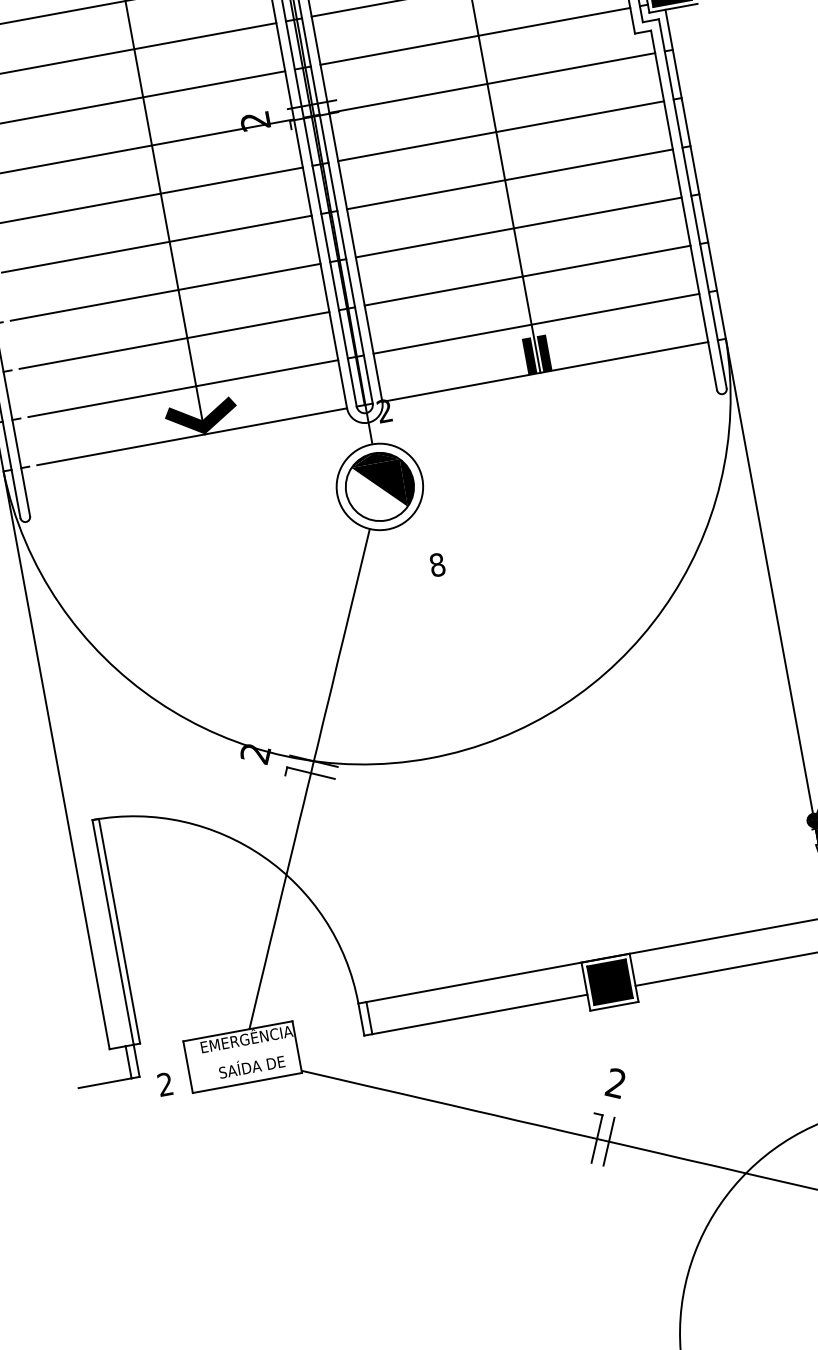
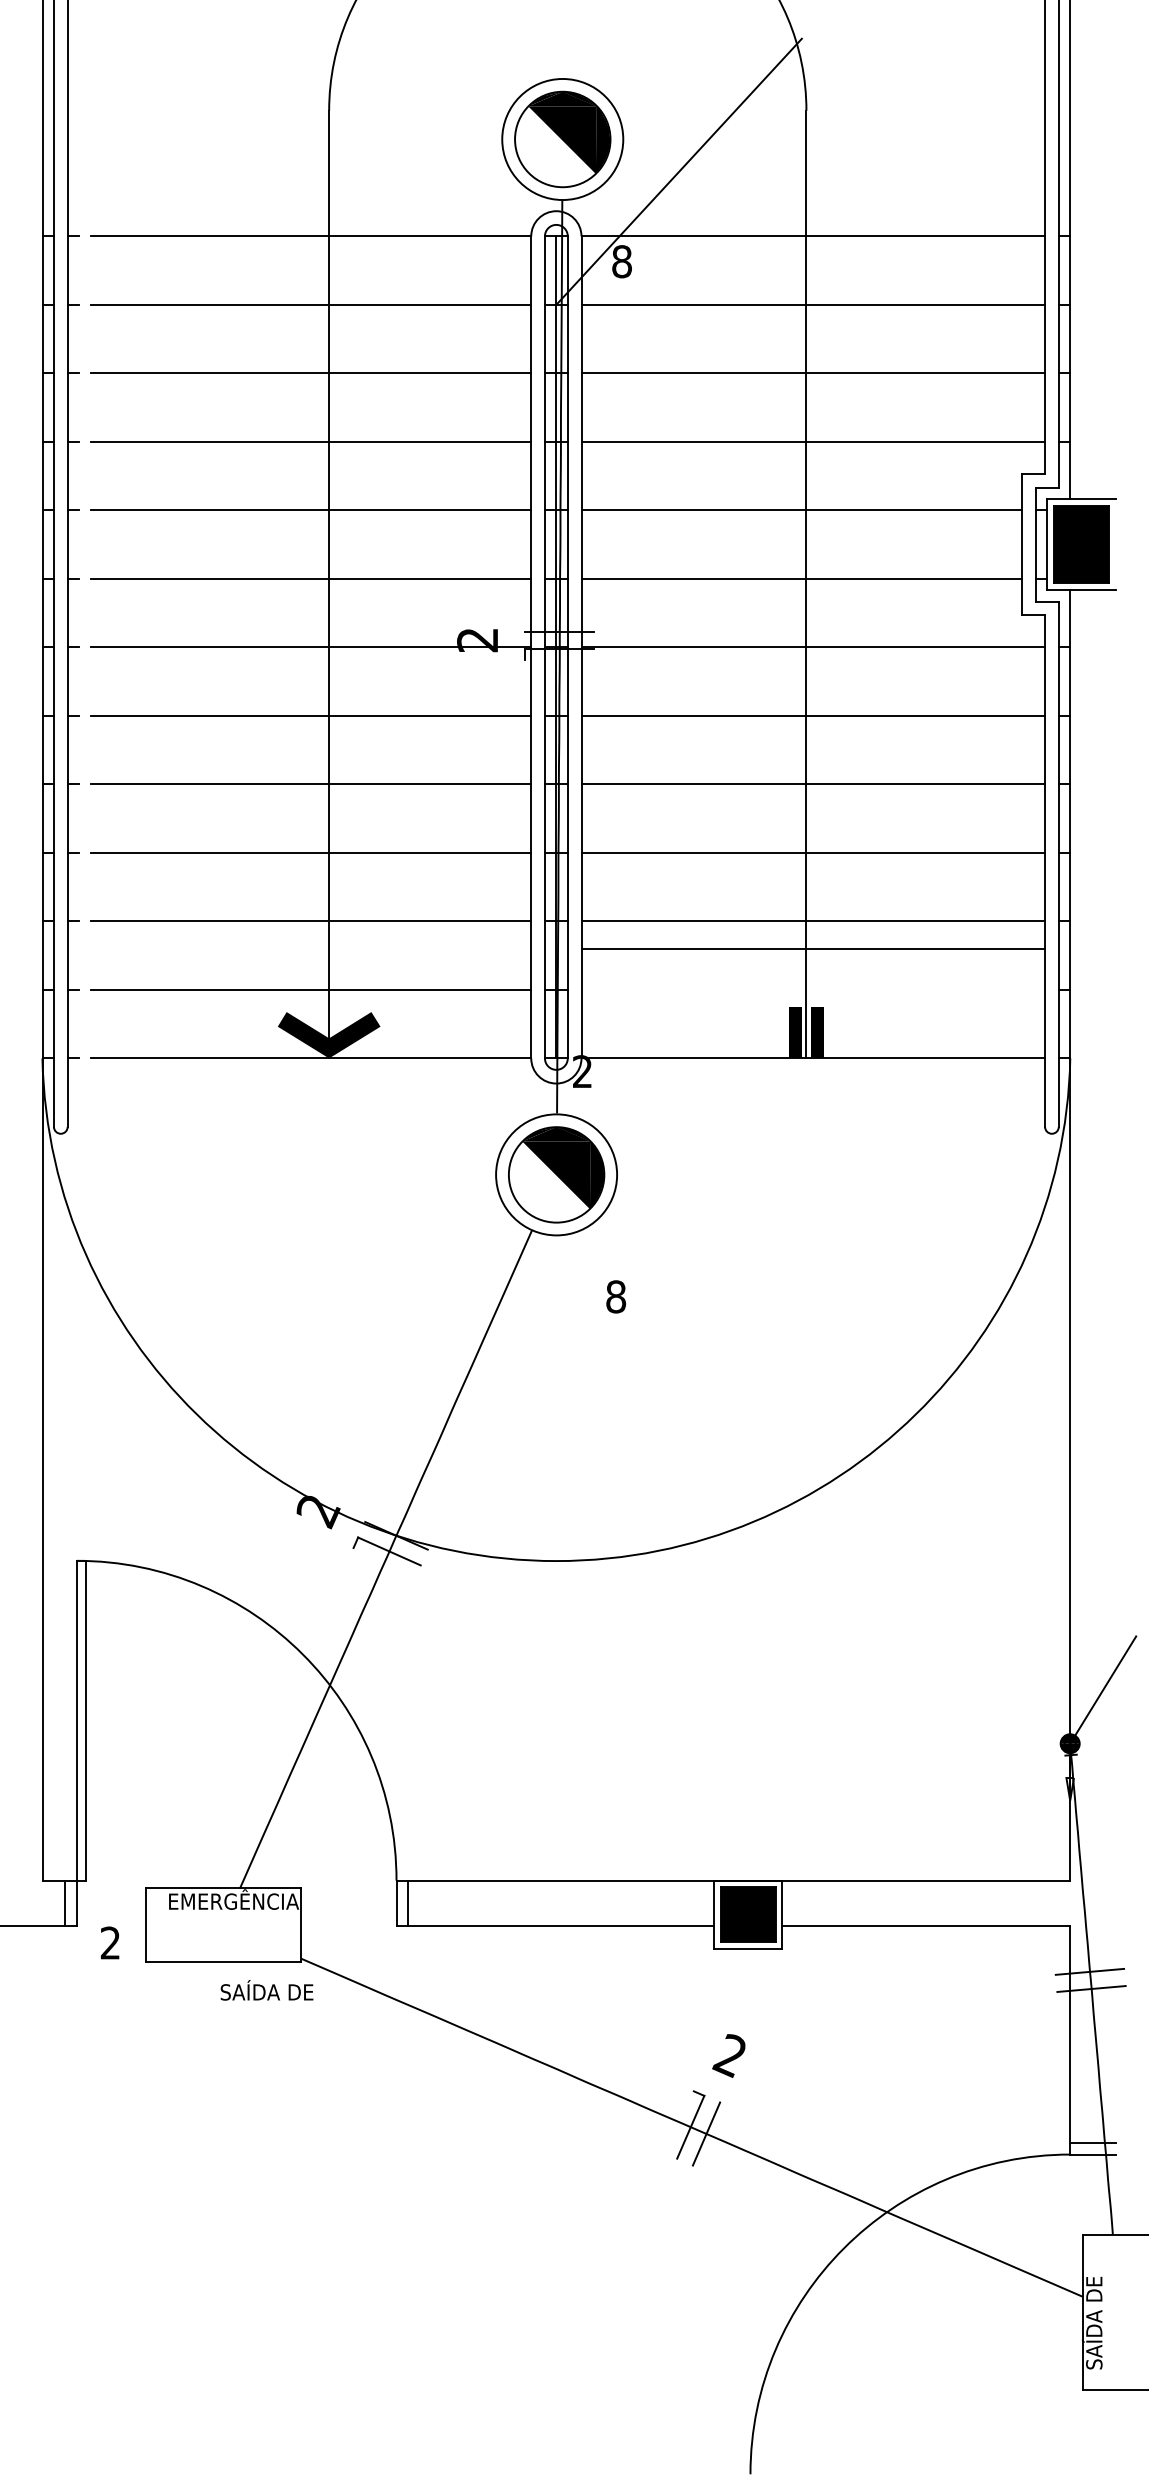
line: (536, 323) -> (813, 948), moved
text: (251, 1066) -> (266, 1990), moved

